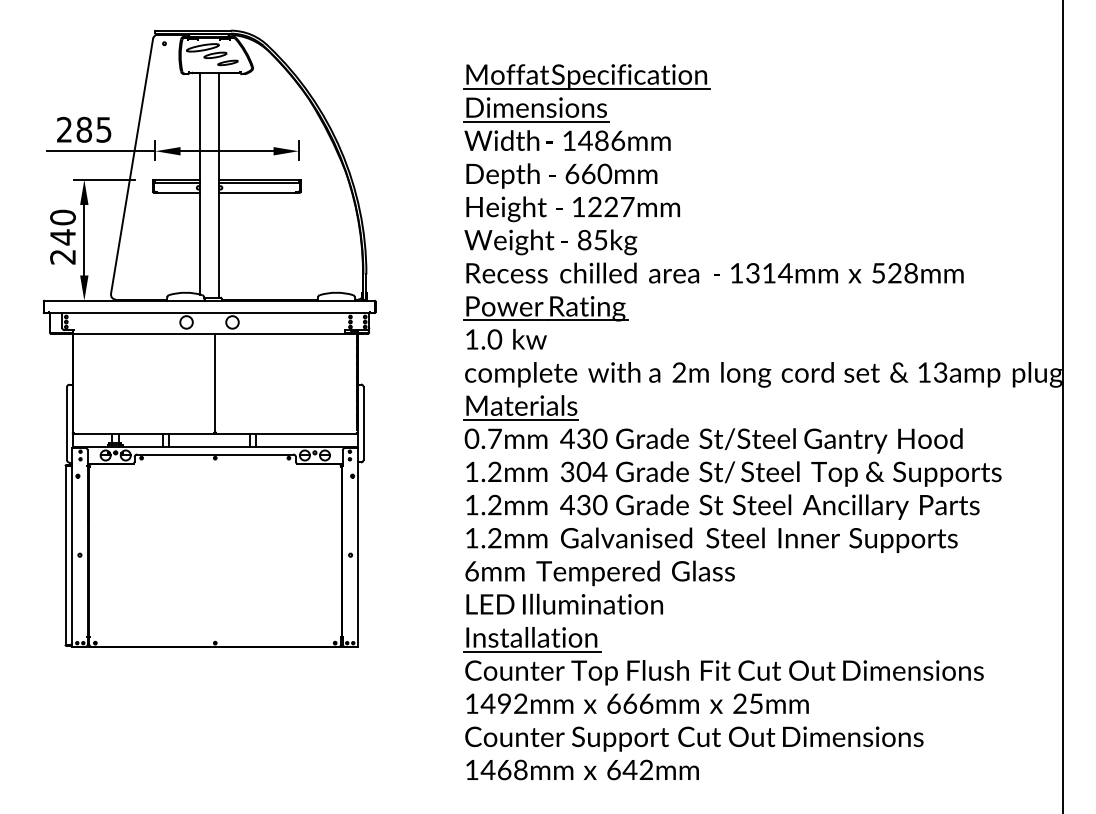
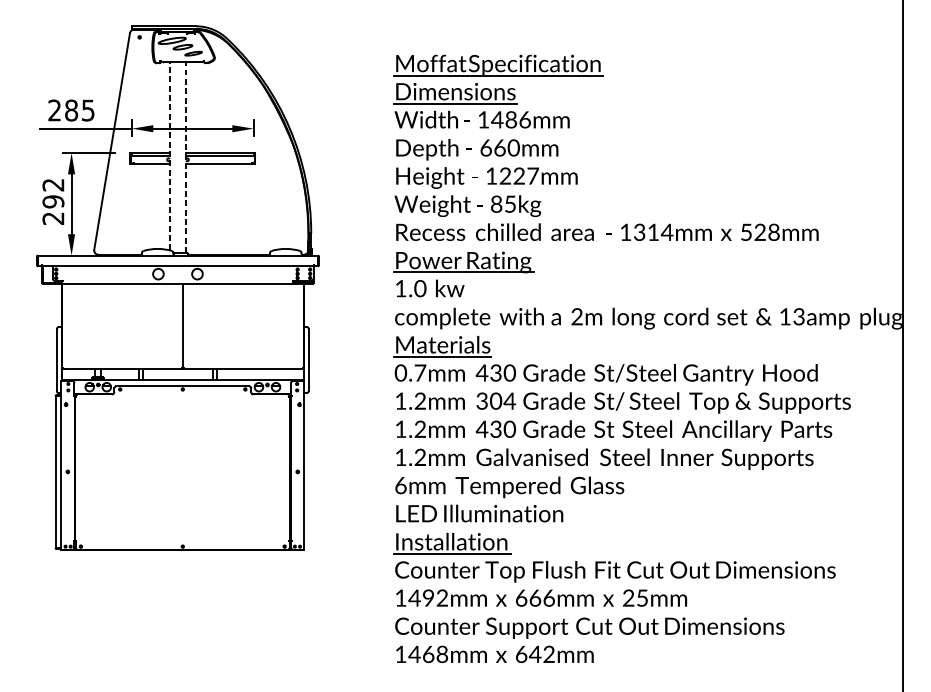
line: (200, 183) -> (170, 156), solid -> dashed
line: (219, 184) -> (186, 156), solid -> dashed
text: (62, 227) -> (53, 193), 240 -> 292

